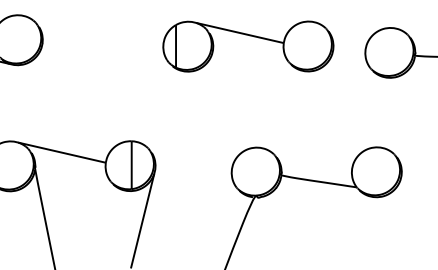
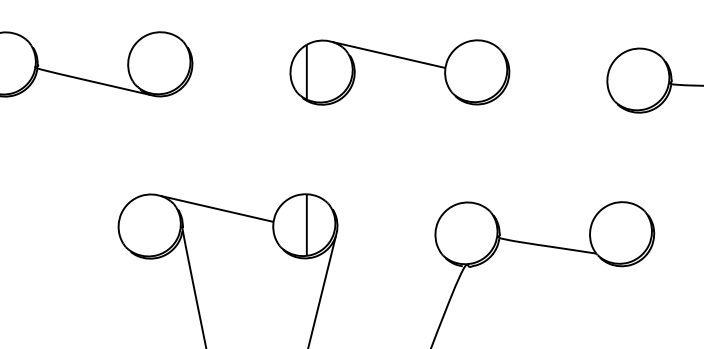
part: (251, 36) -> (403, 59), moved

